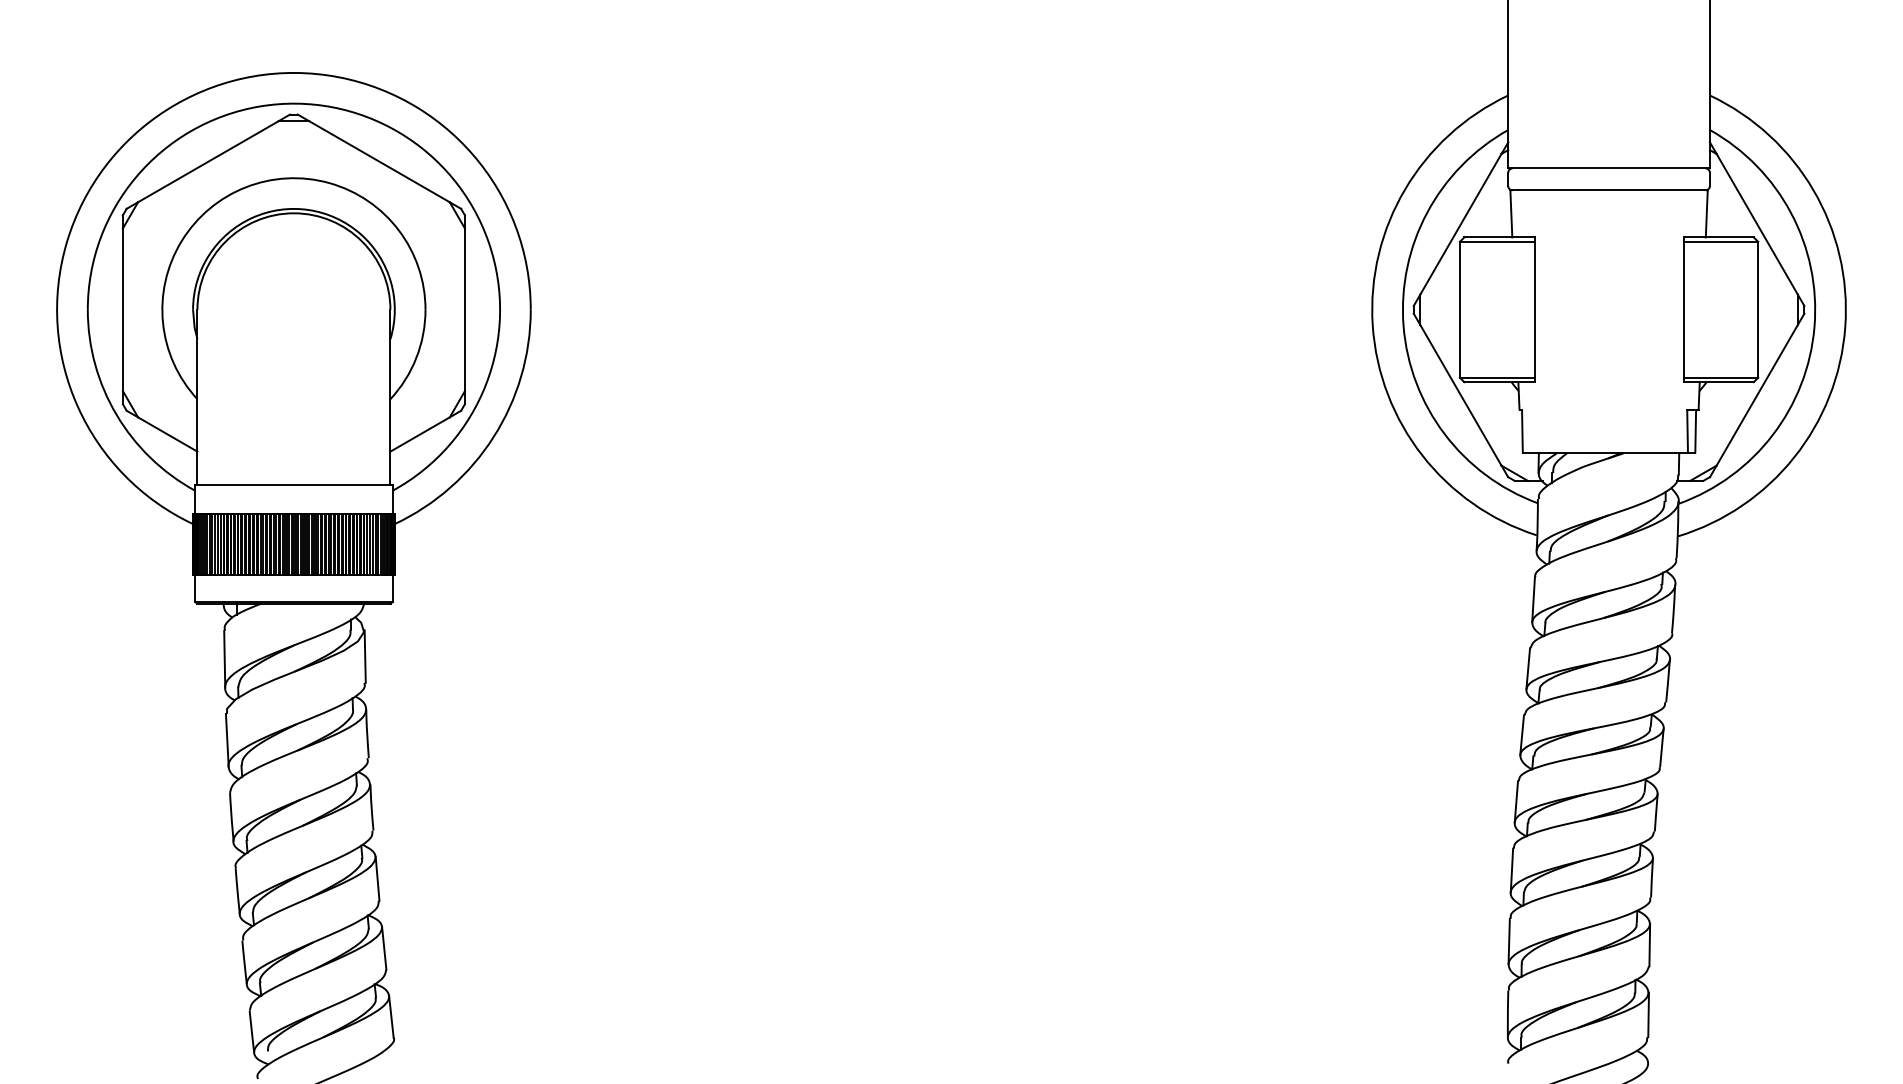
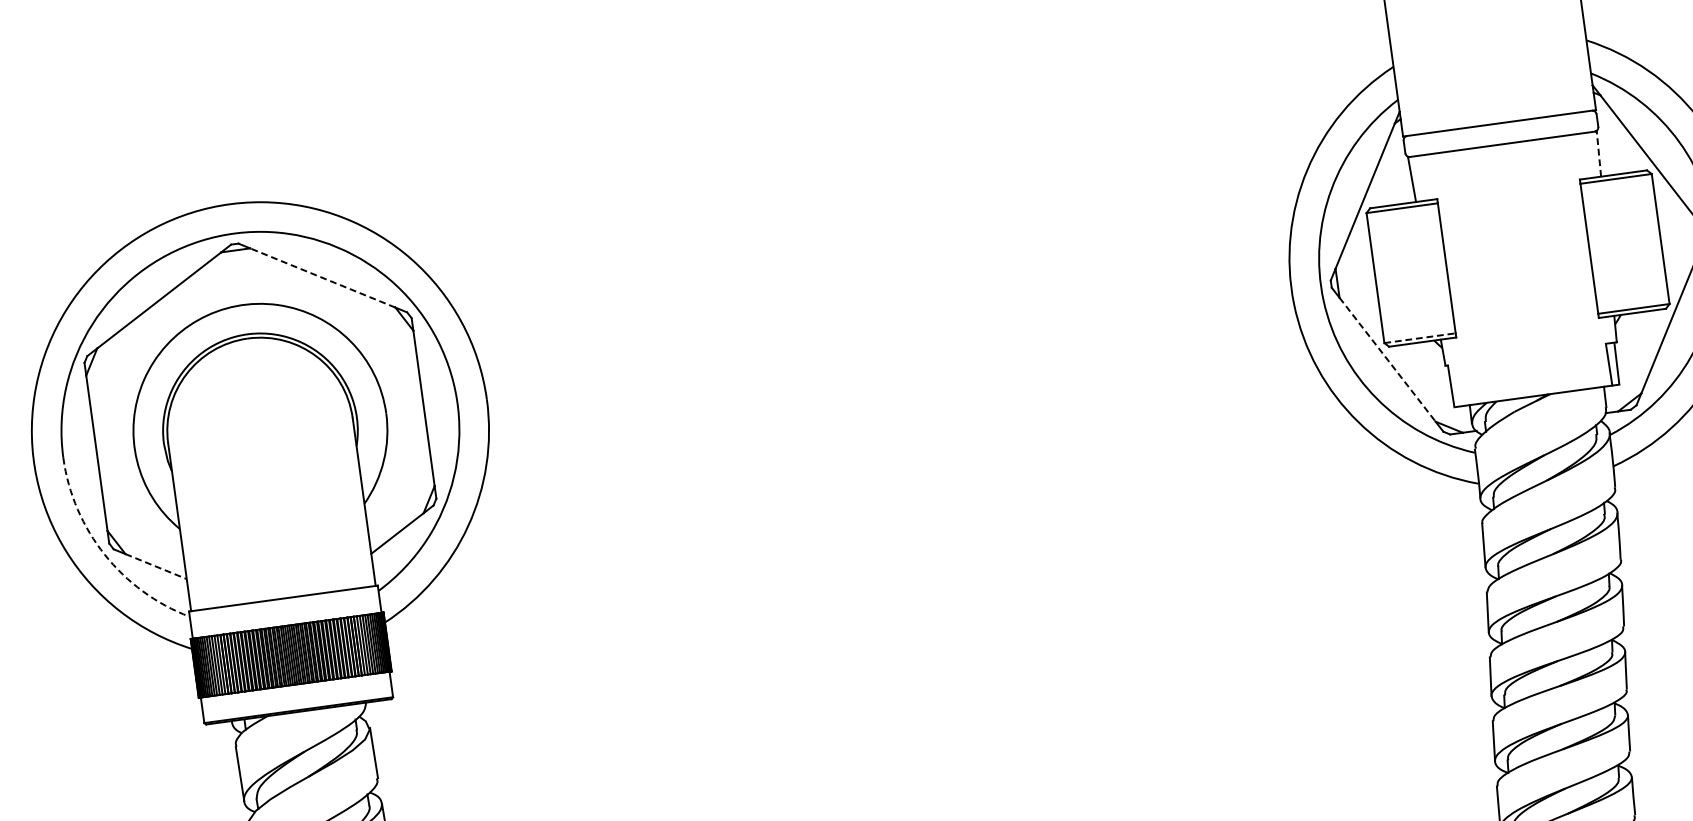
line: (379, 161) -> (322, 277), solid -> dashed
line: (1706, 213) -> (1598, 153), solid -> dashed
line: (1497, 377) -> (1420, 337), solid -> dashed
line: (1461, 395) -> (1388, 359), solid -> dashed
arc: (116, 415) -> (104, 555), solid -> dashed
line: (168, 434) -> (156, 566), solid -> dashed

